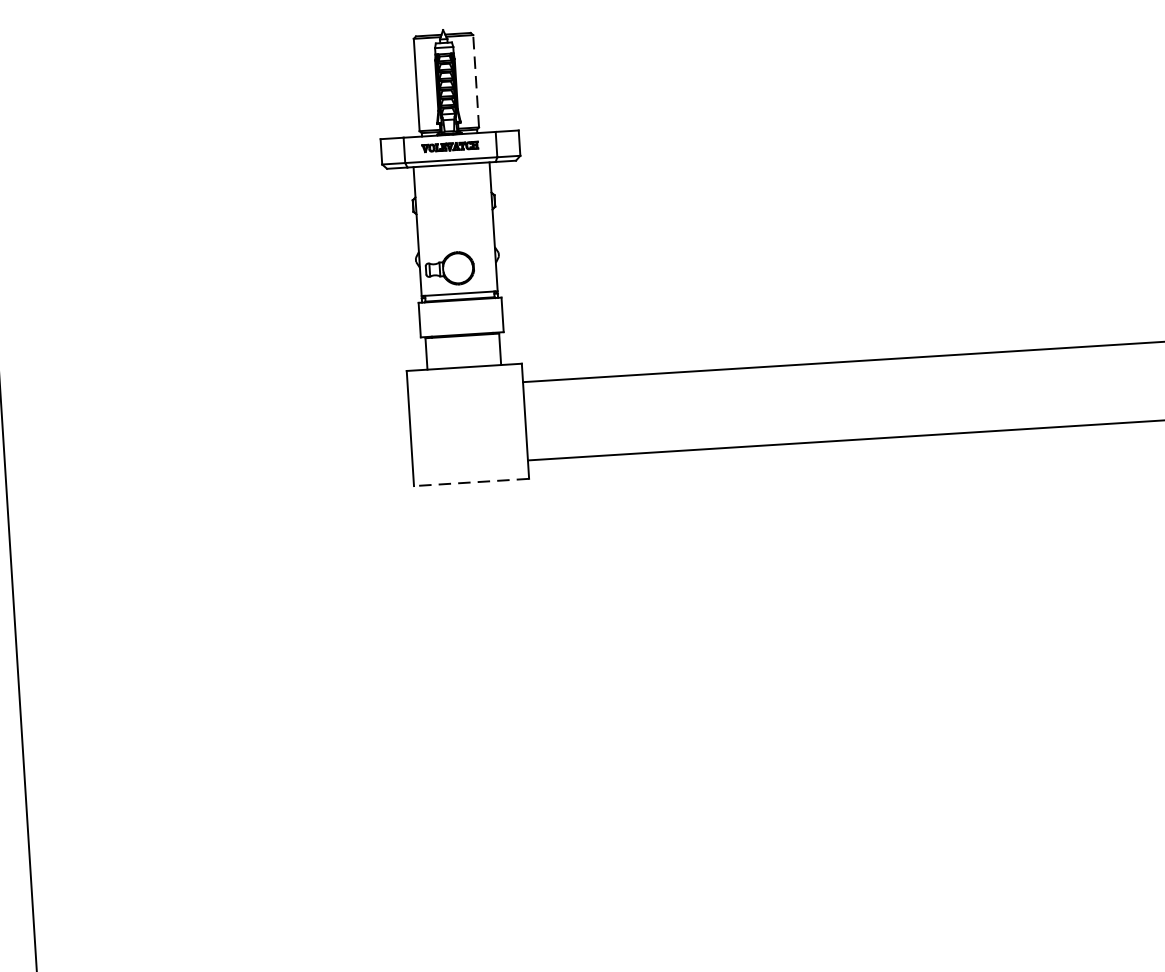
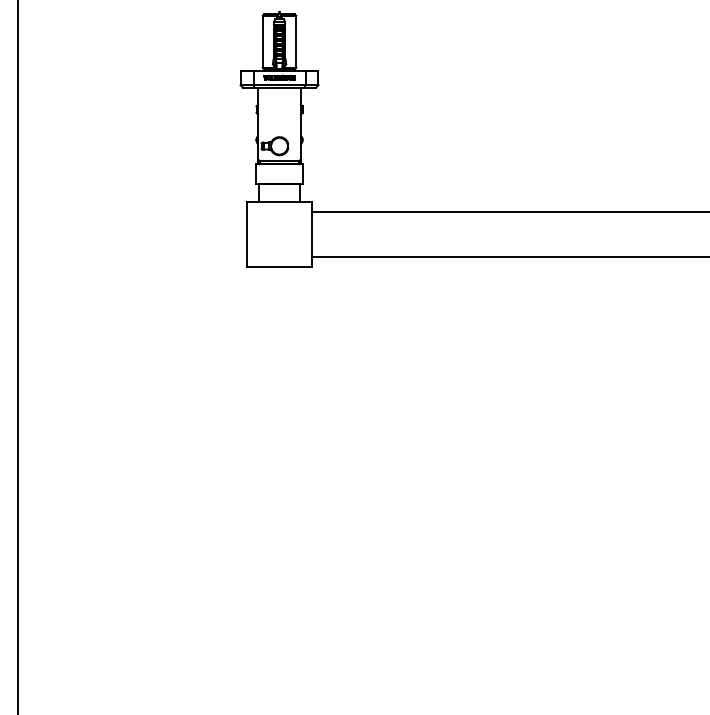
line: (476, 80) -> (296, 41), dashed -> solid
line: (471, 481) -> (279, 266), dashed -> solid

